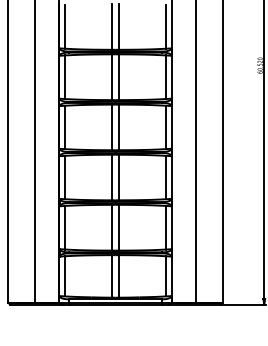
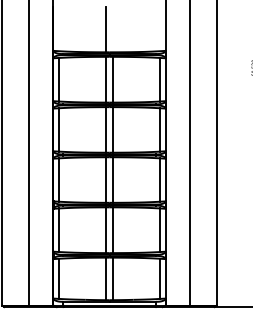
line: (65, 26) -> (59, 29), removed
line: (119, 26) -> (113, 29), removed
line: (165, 26) -> (159, 29), removed

